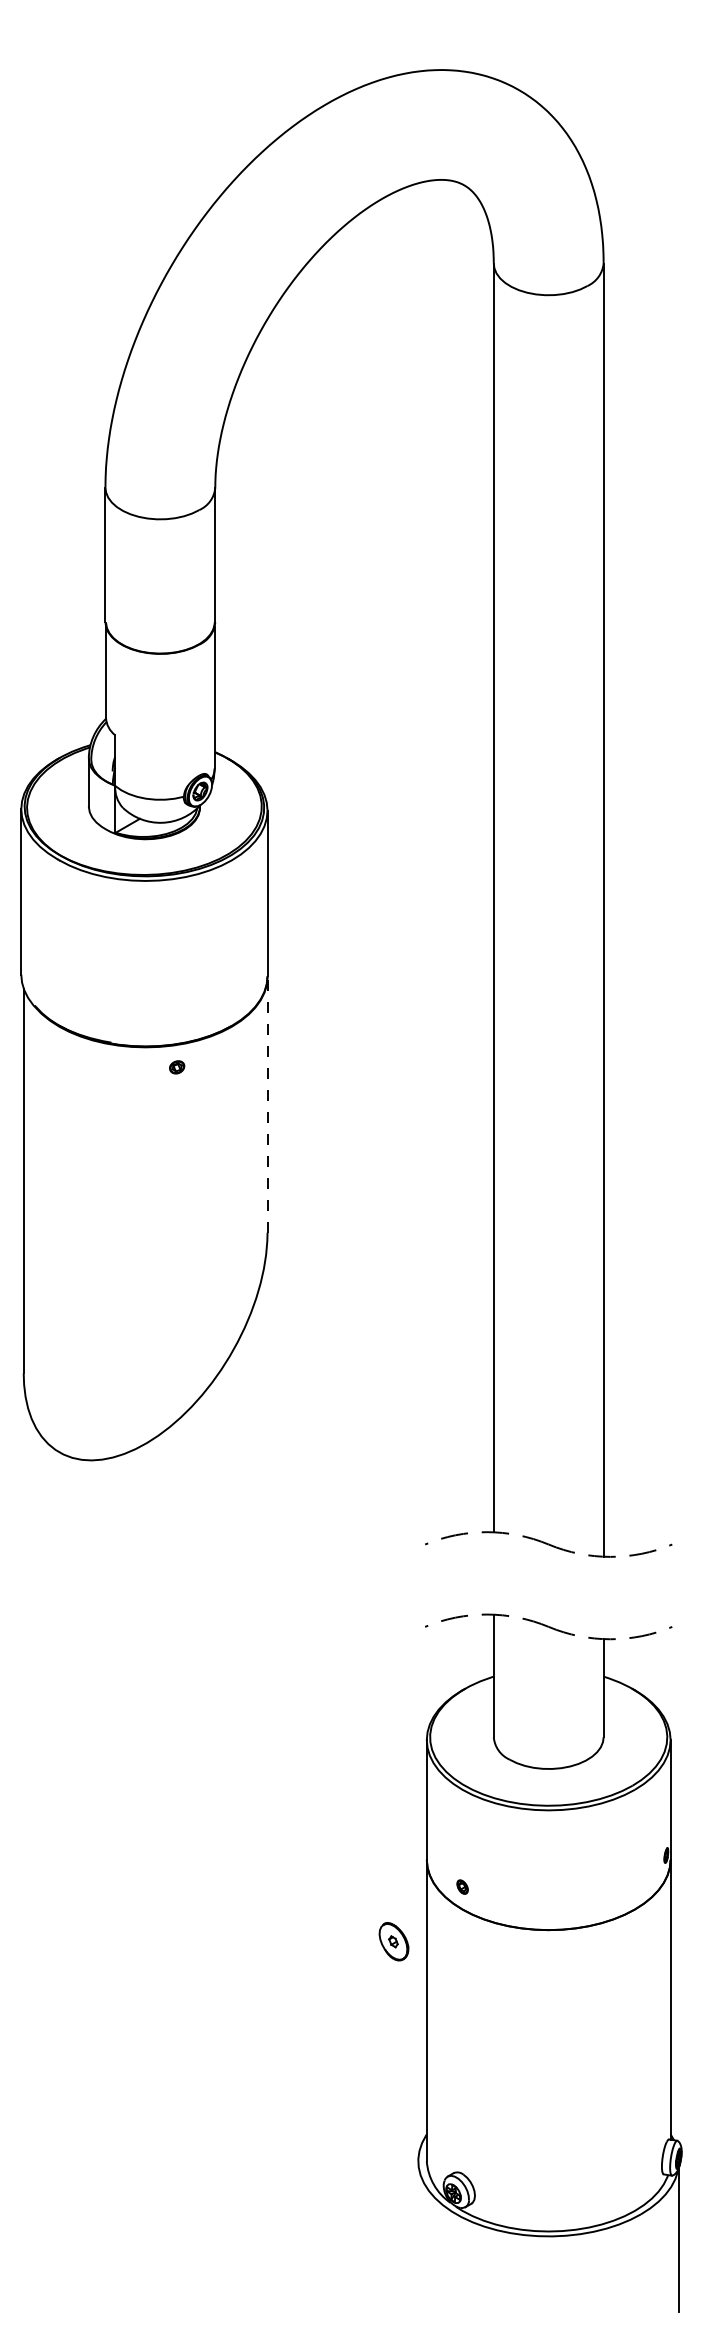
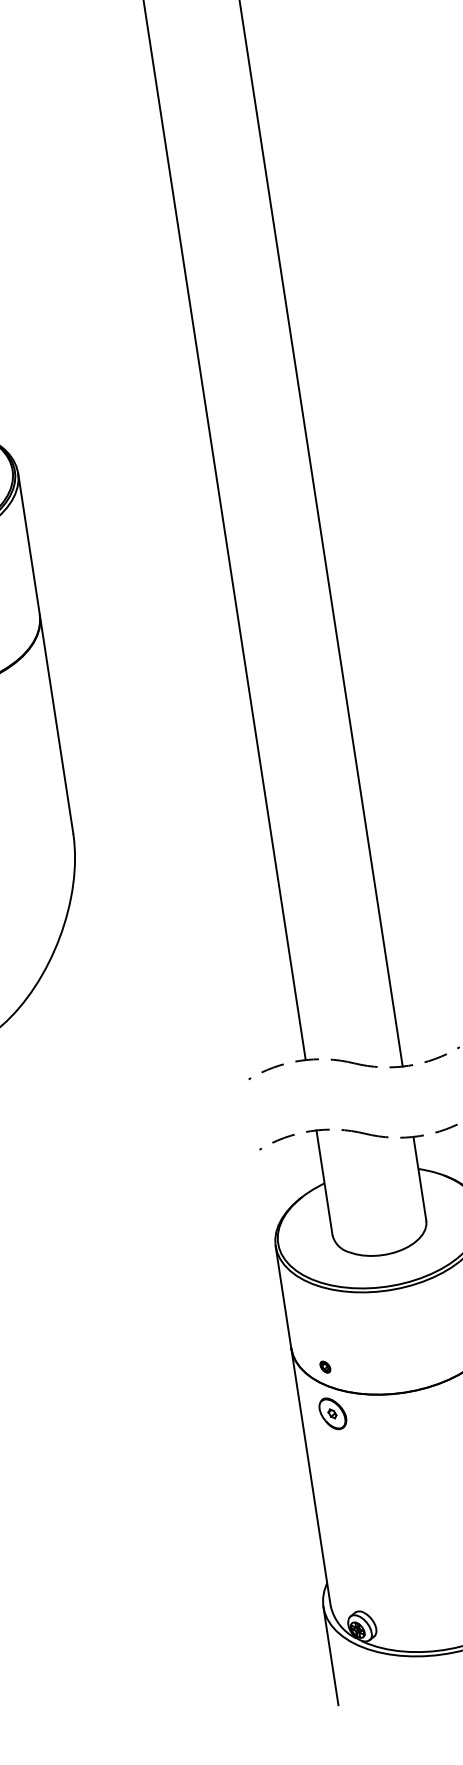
line: (267, 1104) -> (56, 724), dashed -> solid
part: (393, 1941) -> (332, 1413), moved
line: (418, 2218) -> (331, 1655), added

